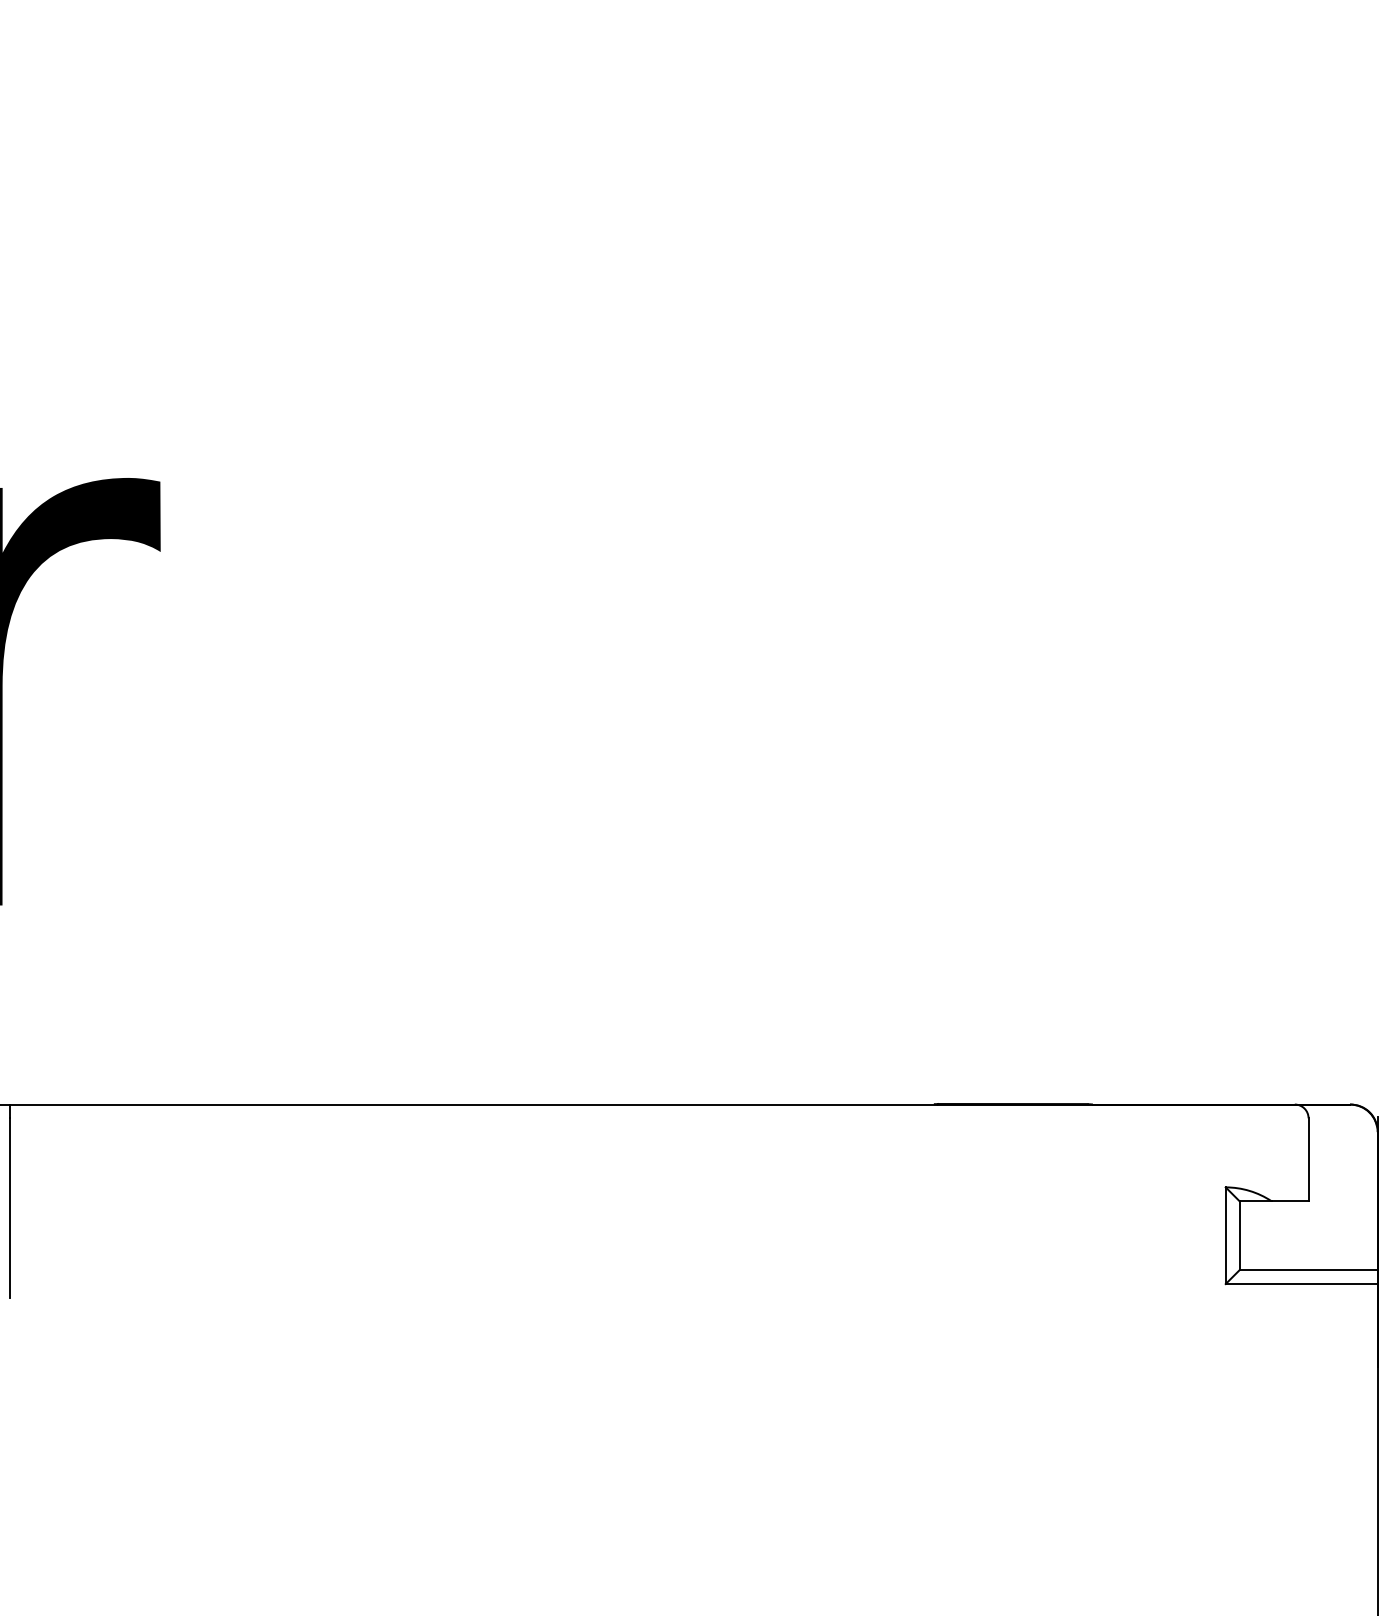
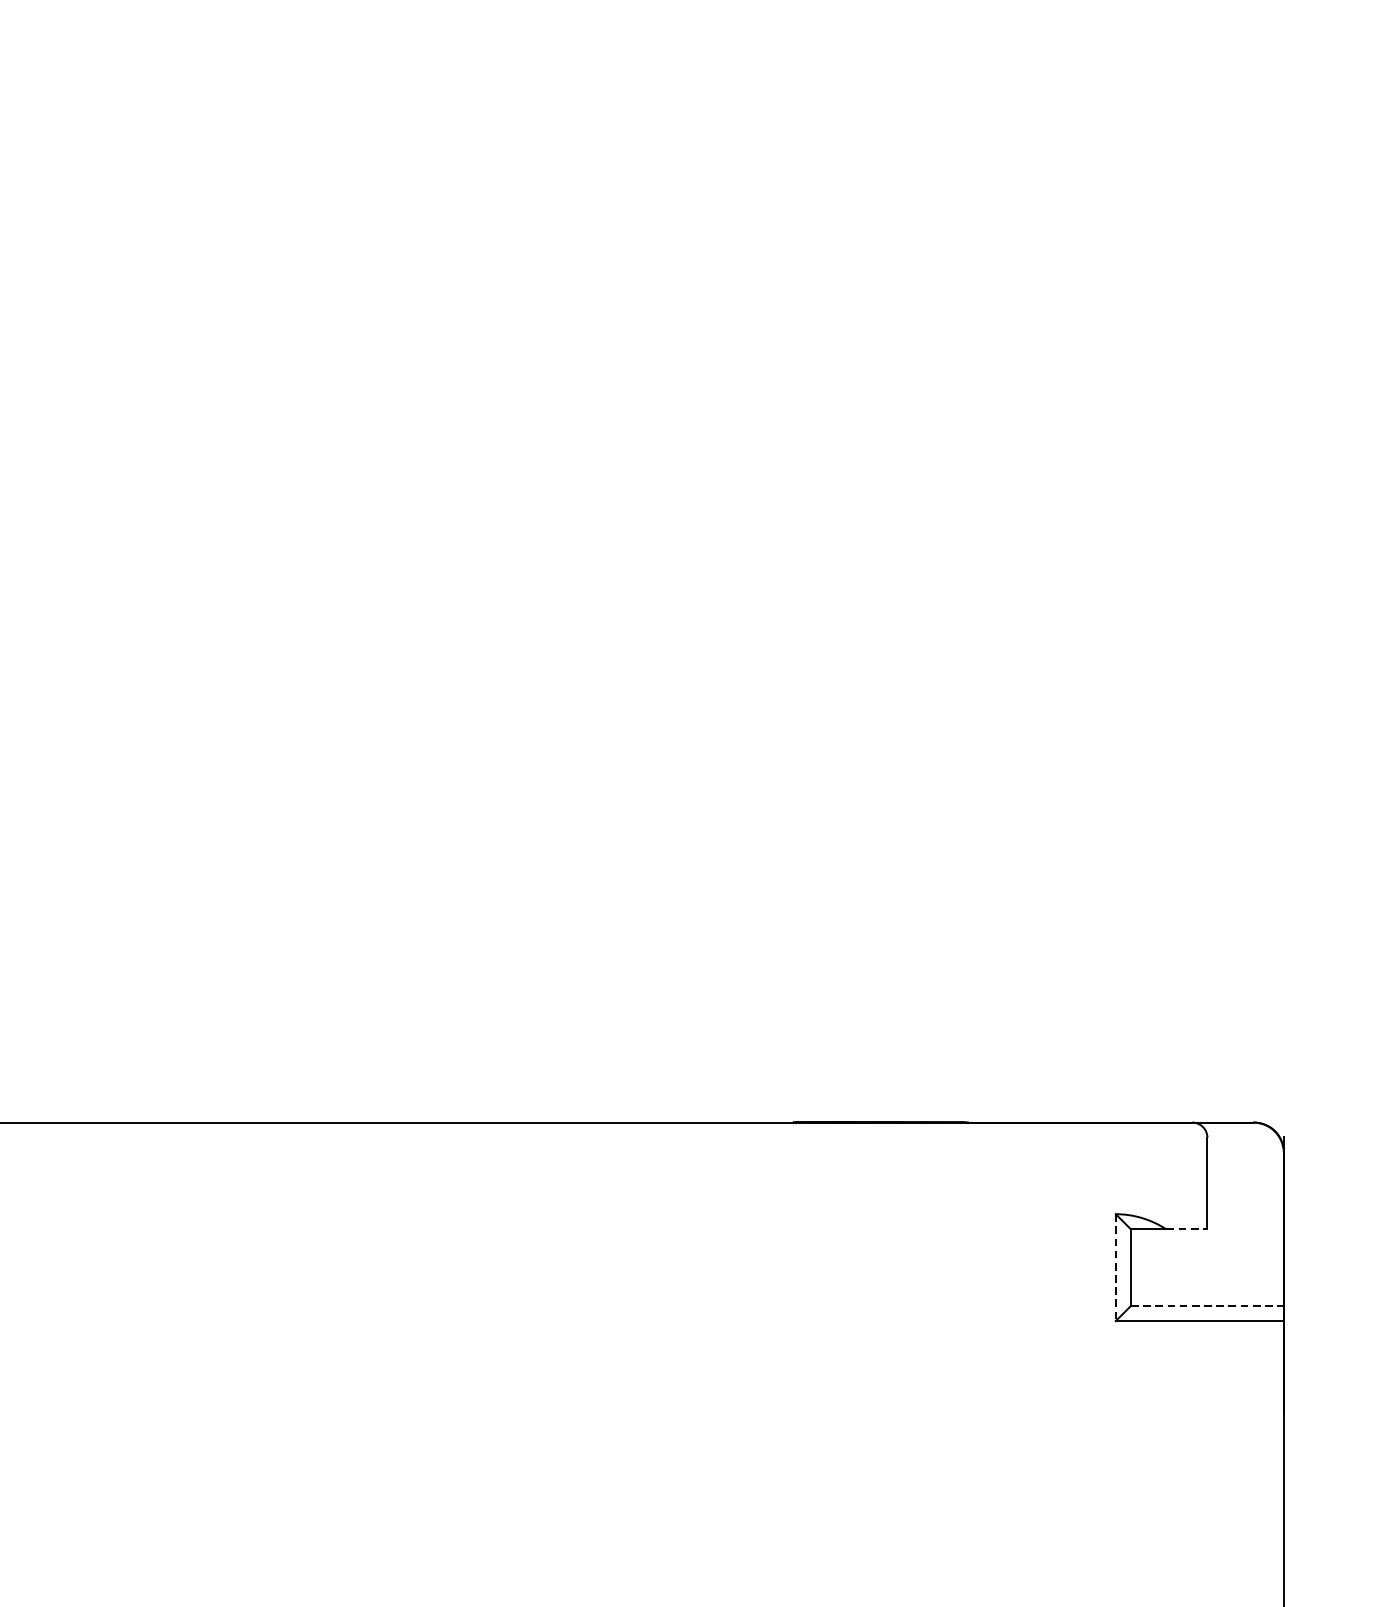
line: (1290, 1201) -> (1187, 1229), solid -> dashed
line: (1225, 1236) -> (1115, 1268), solid -> dashed
line: (1309, 1270) -> (1208, 1306), solid -> dashed

